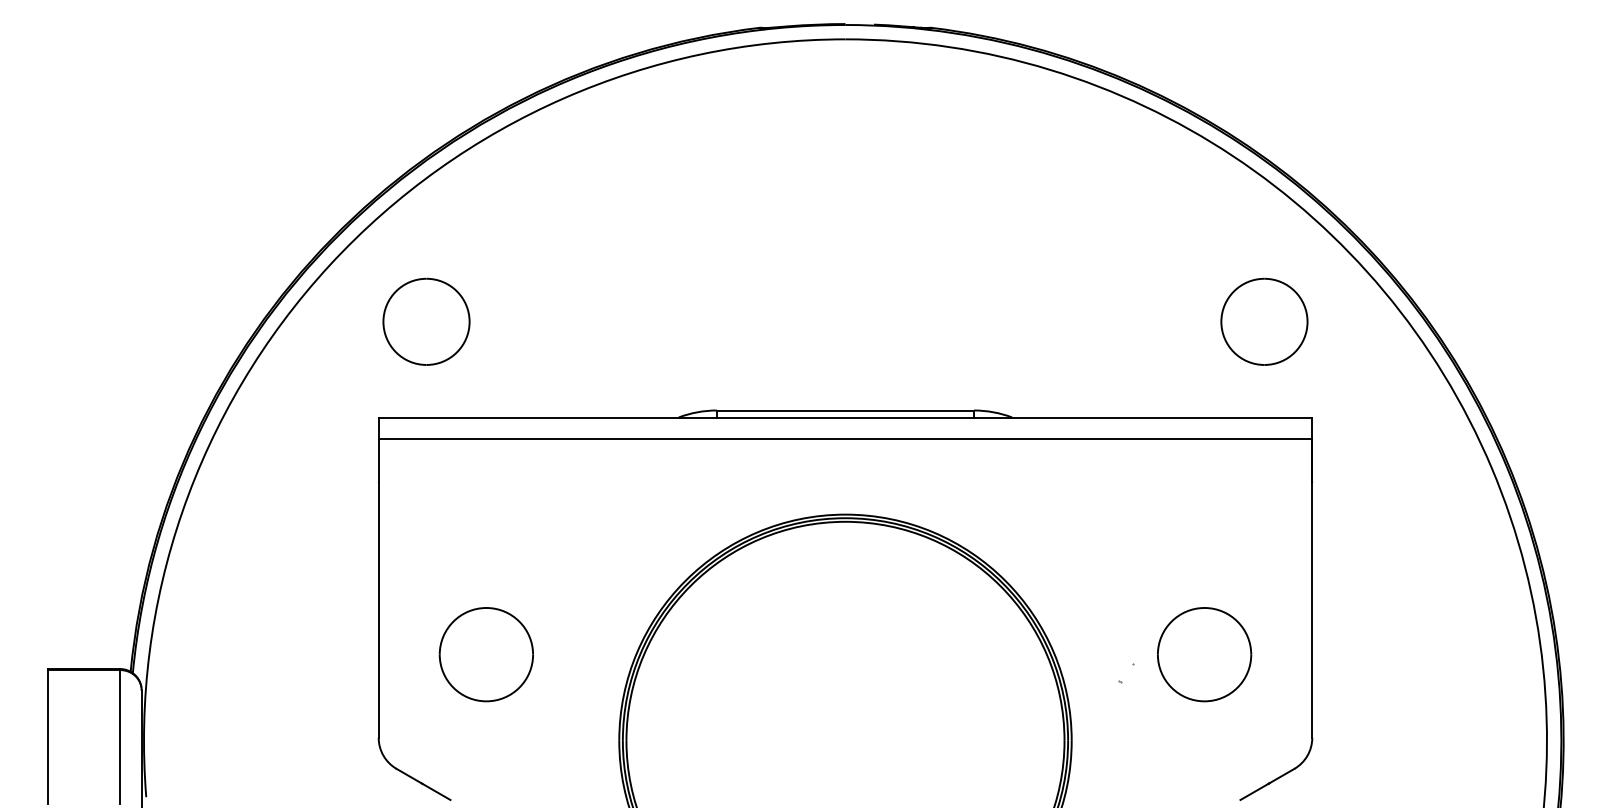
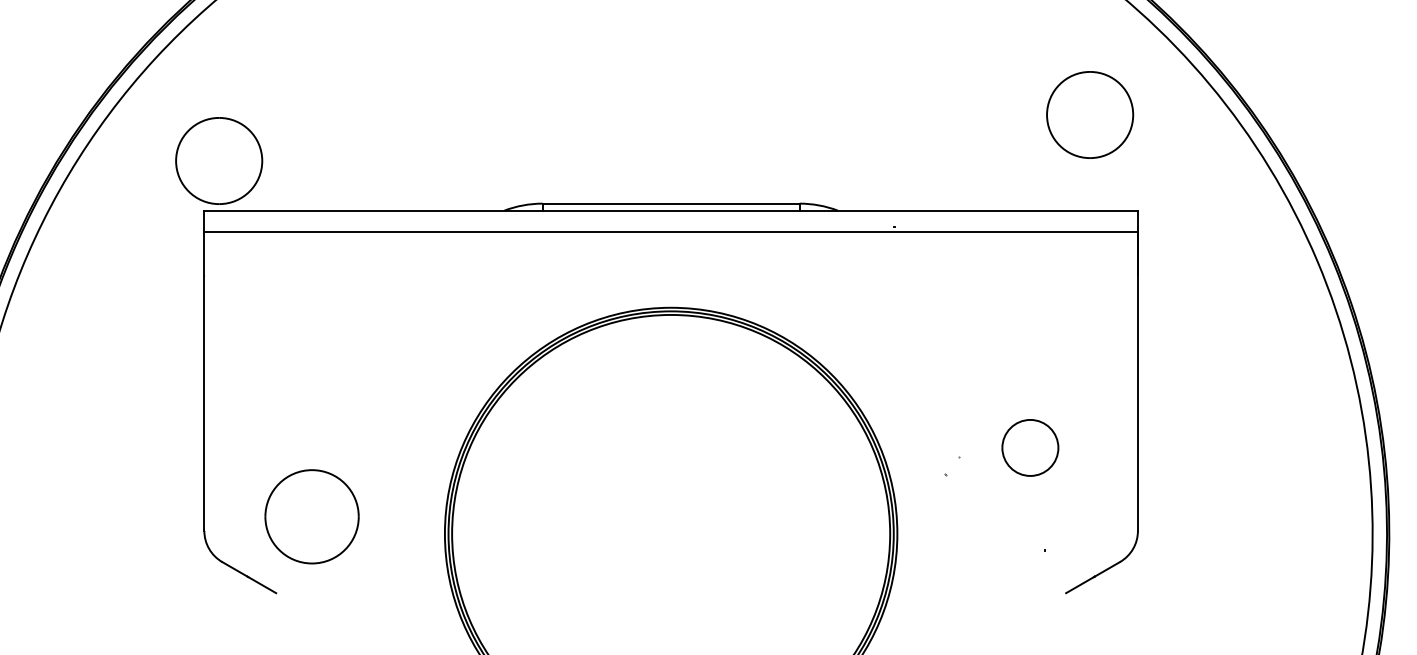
part: (426, 321) -> (219, 160), moved
part: (485, 654) -> (311, 516), moved
part: (1204, 654) -> (1030, 447), size x0.6

